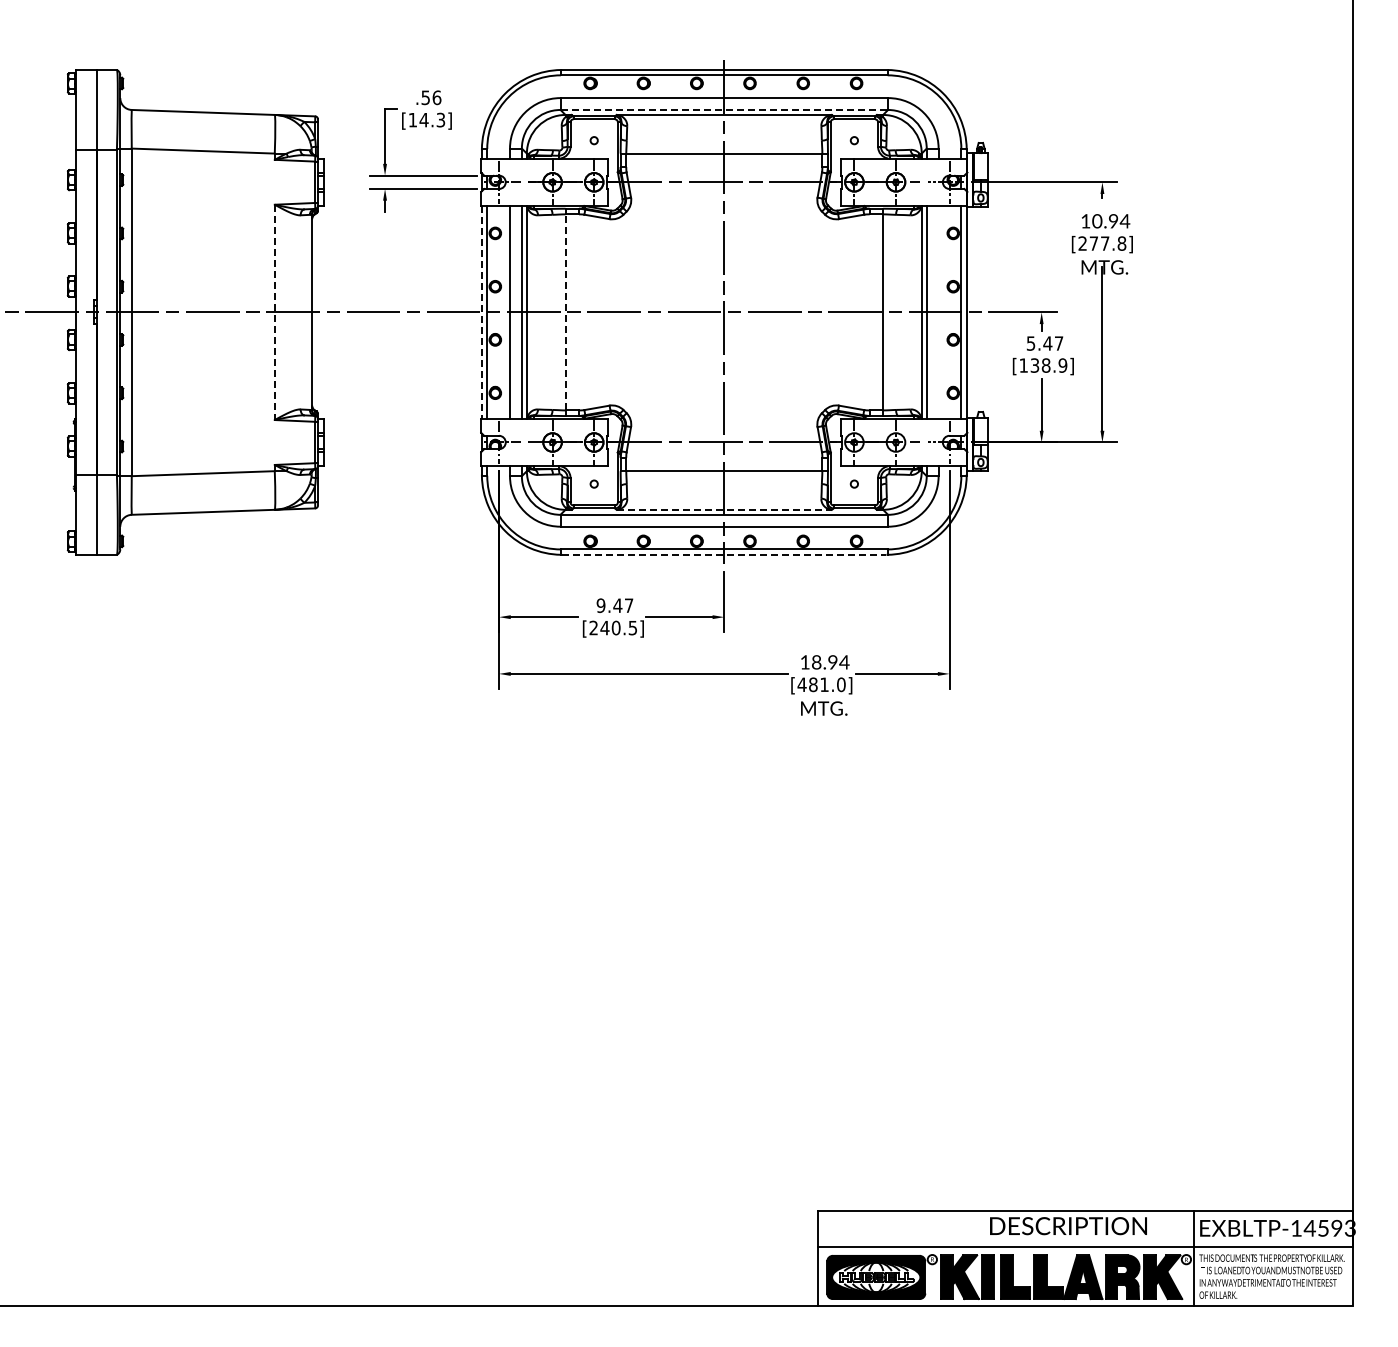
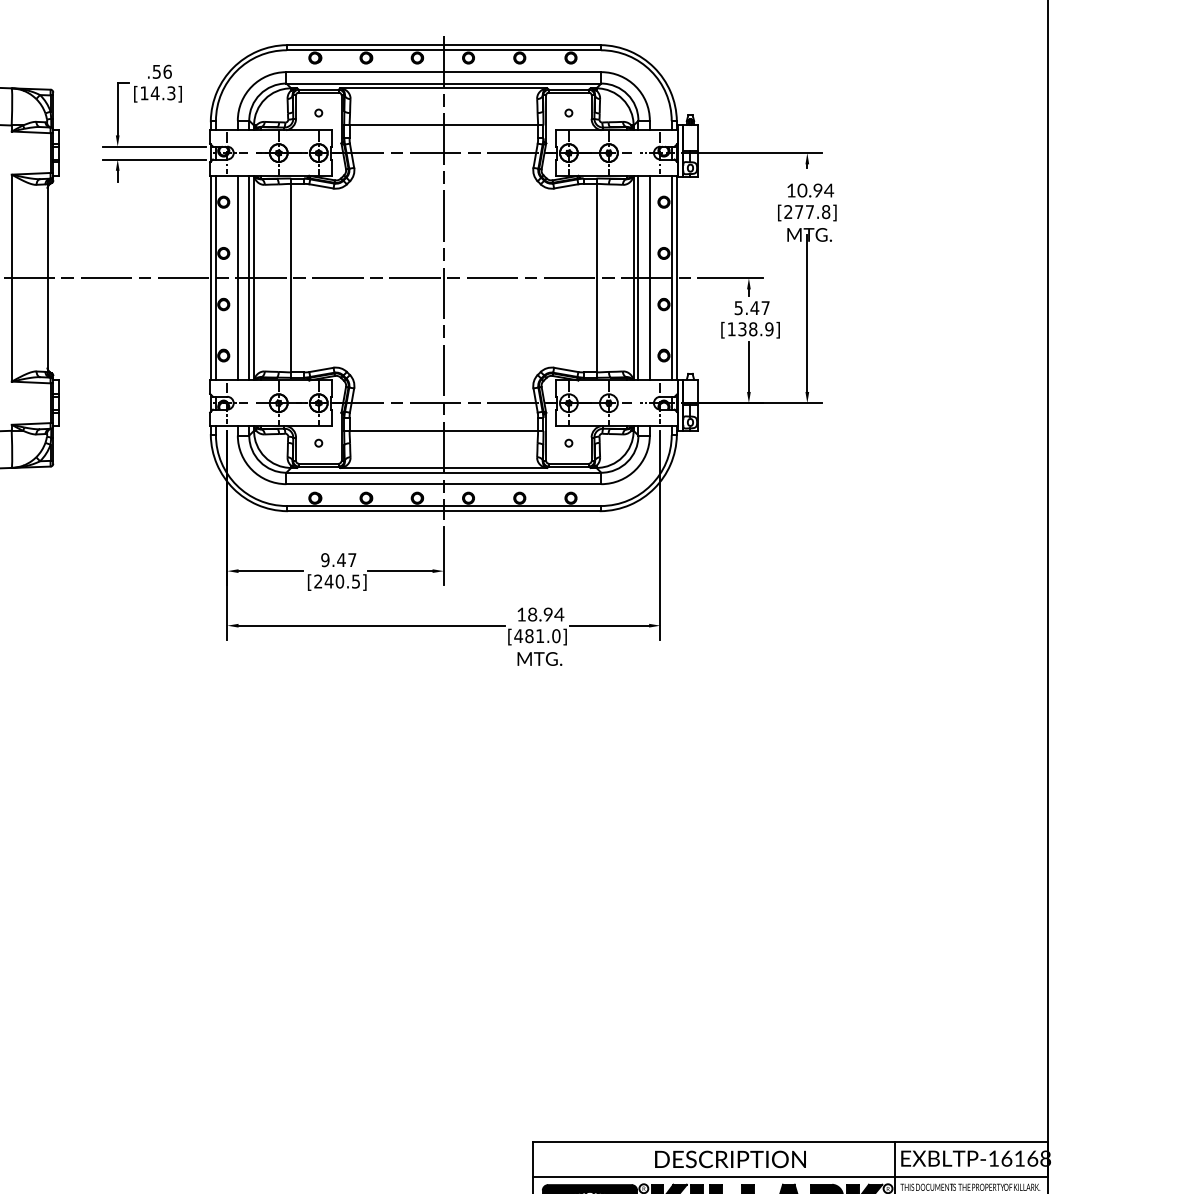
line: (724, 109) -> (444, 83), dashed -> solid
line: (565, 311) -> (291, 277), dashed -> solid
line: (274, 312) -> (11, 278), dashed -> solid
line: (481, 312) -> (210, 278), dashed -> solid
line: (938, 312) -> (649, 278), added
line: (724, 509) -> (444, 467), dashed -> solid
line: (724, 554) -> (444, 510), dashed -> solid
text: (1068, 1226) -> (730, 1159), moved
text: (1329, 1227) -> (1025, 1157), EXBLTP-14593 -> EXBLTP-16168

